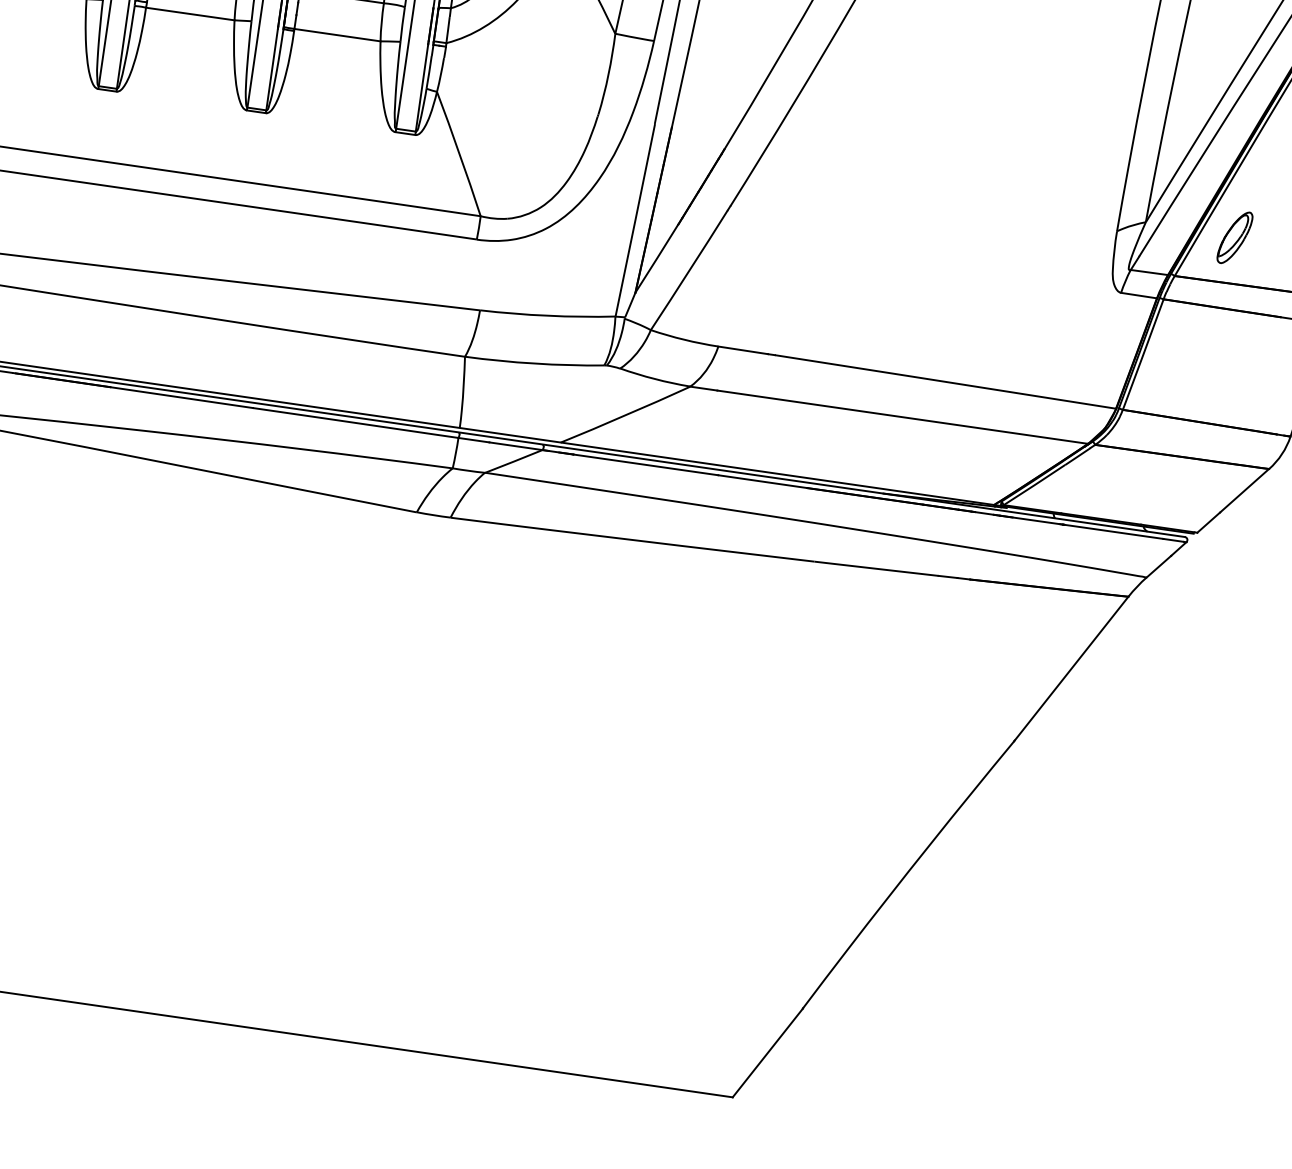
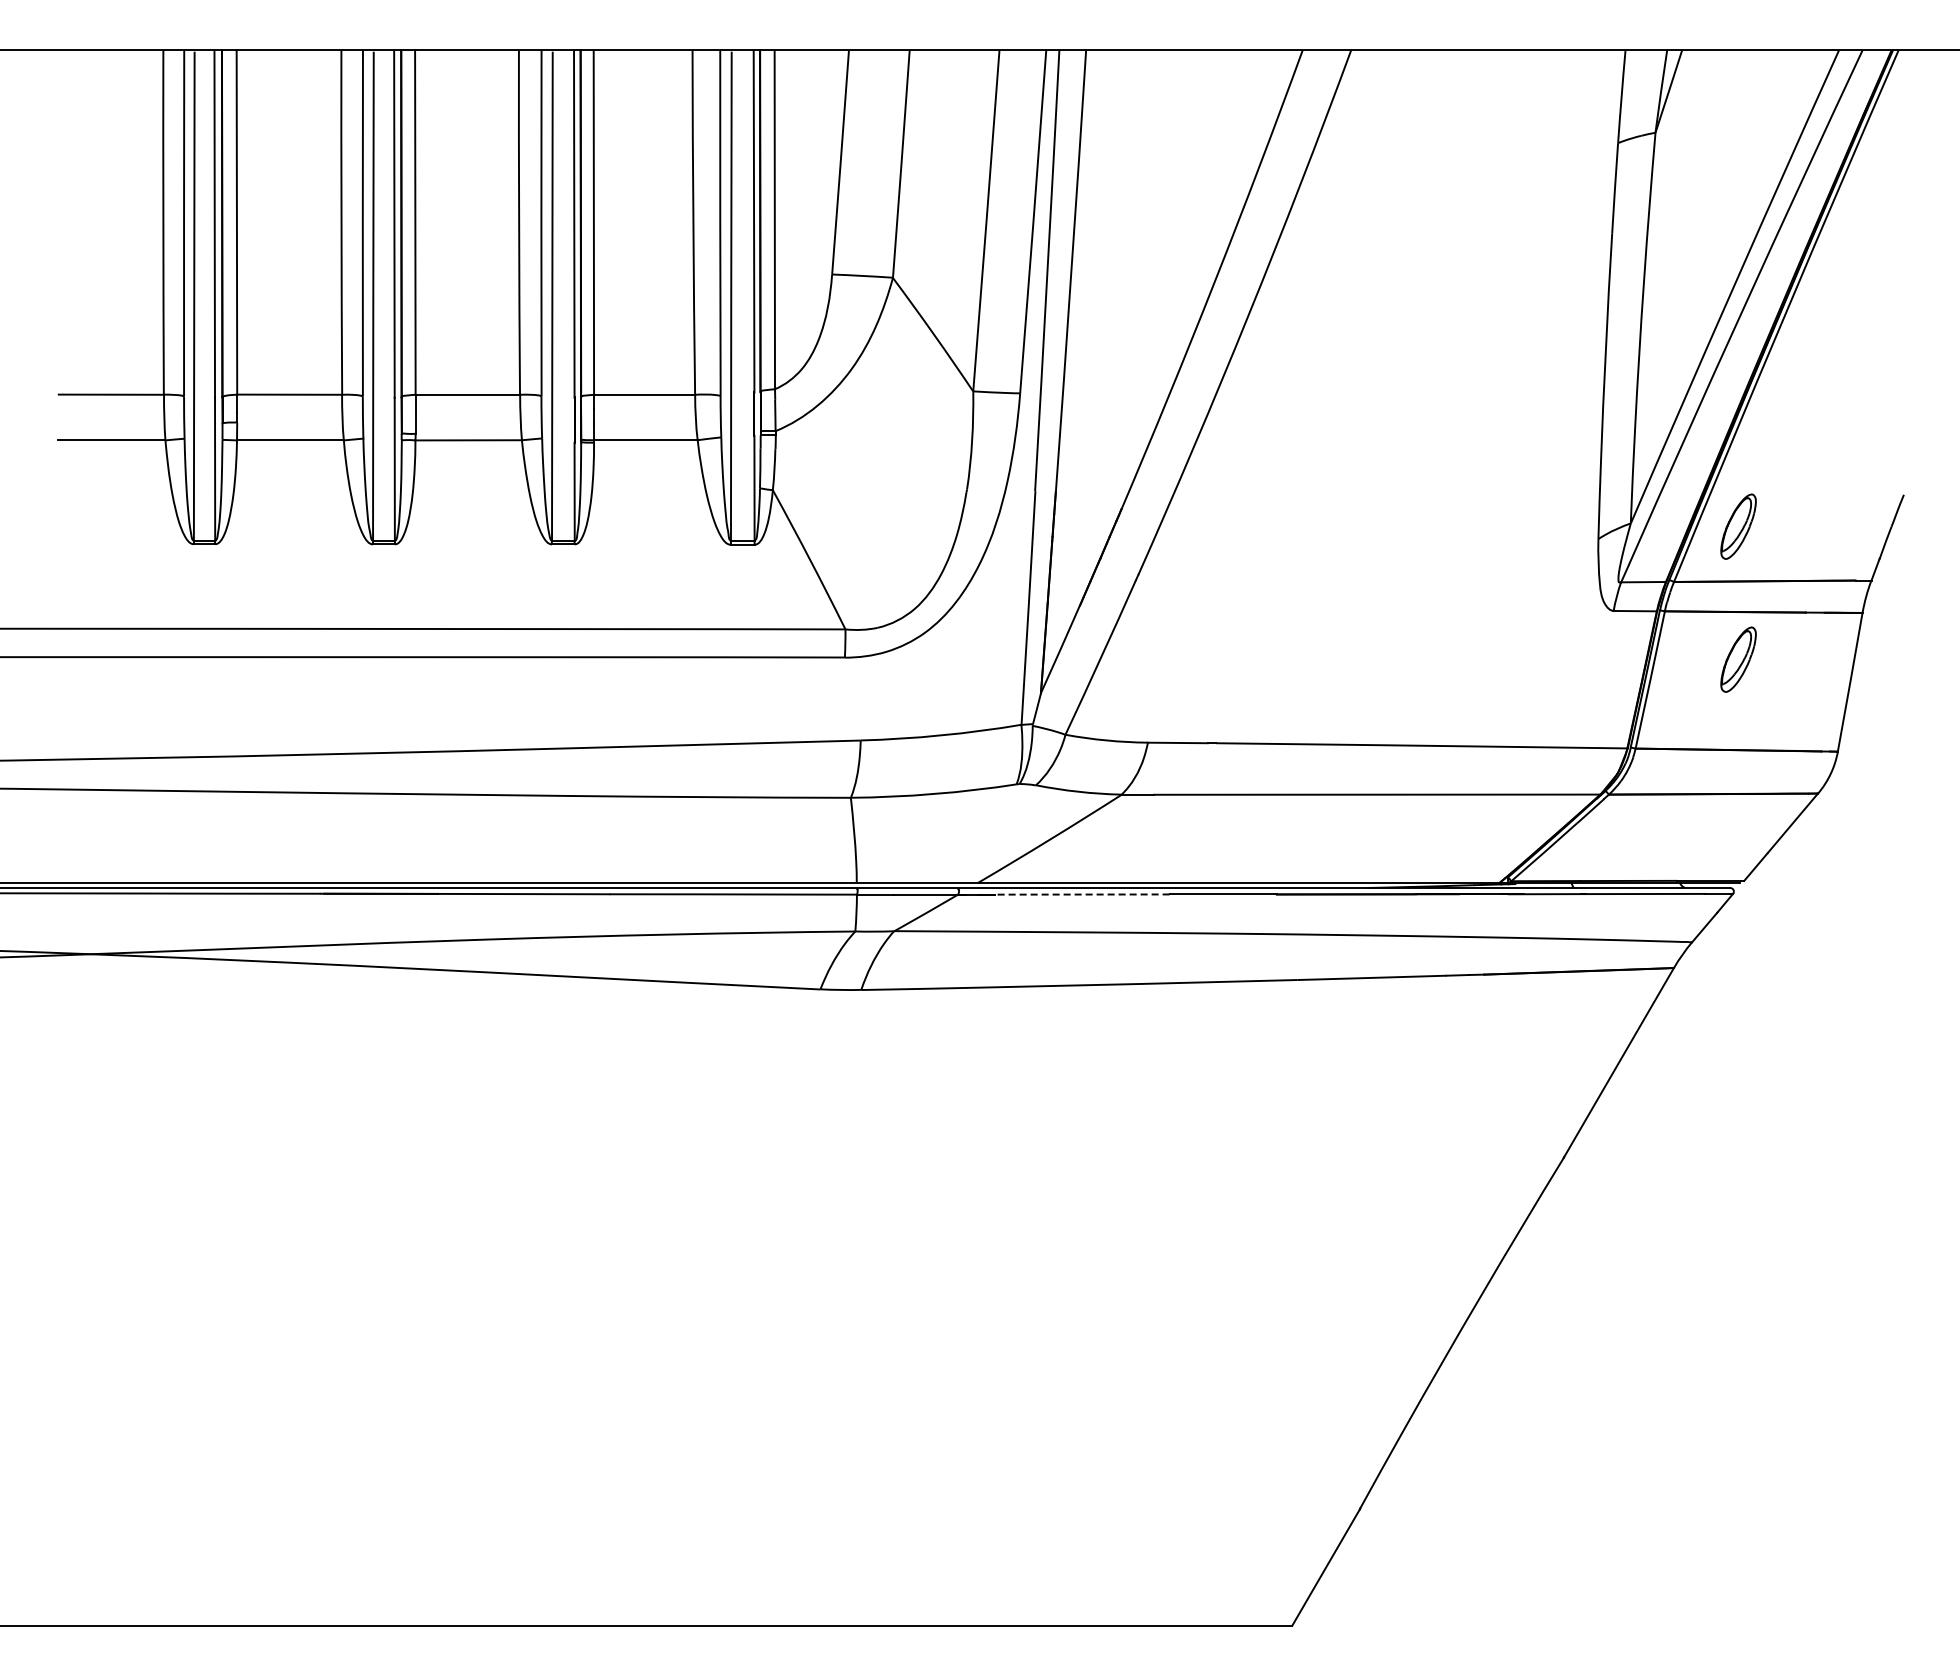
part: (1219, 348) -> (1738, 659), added
line: (645, 464) -> (1081, 894), solid -> dashed

